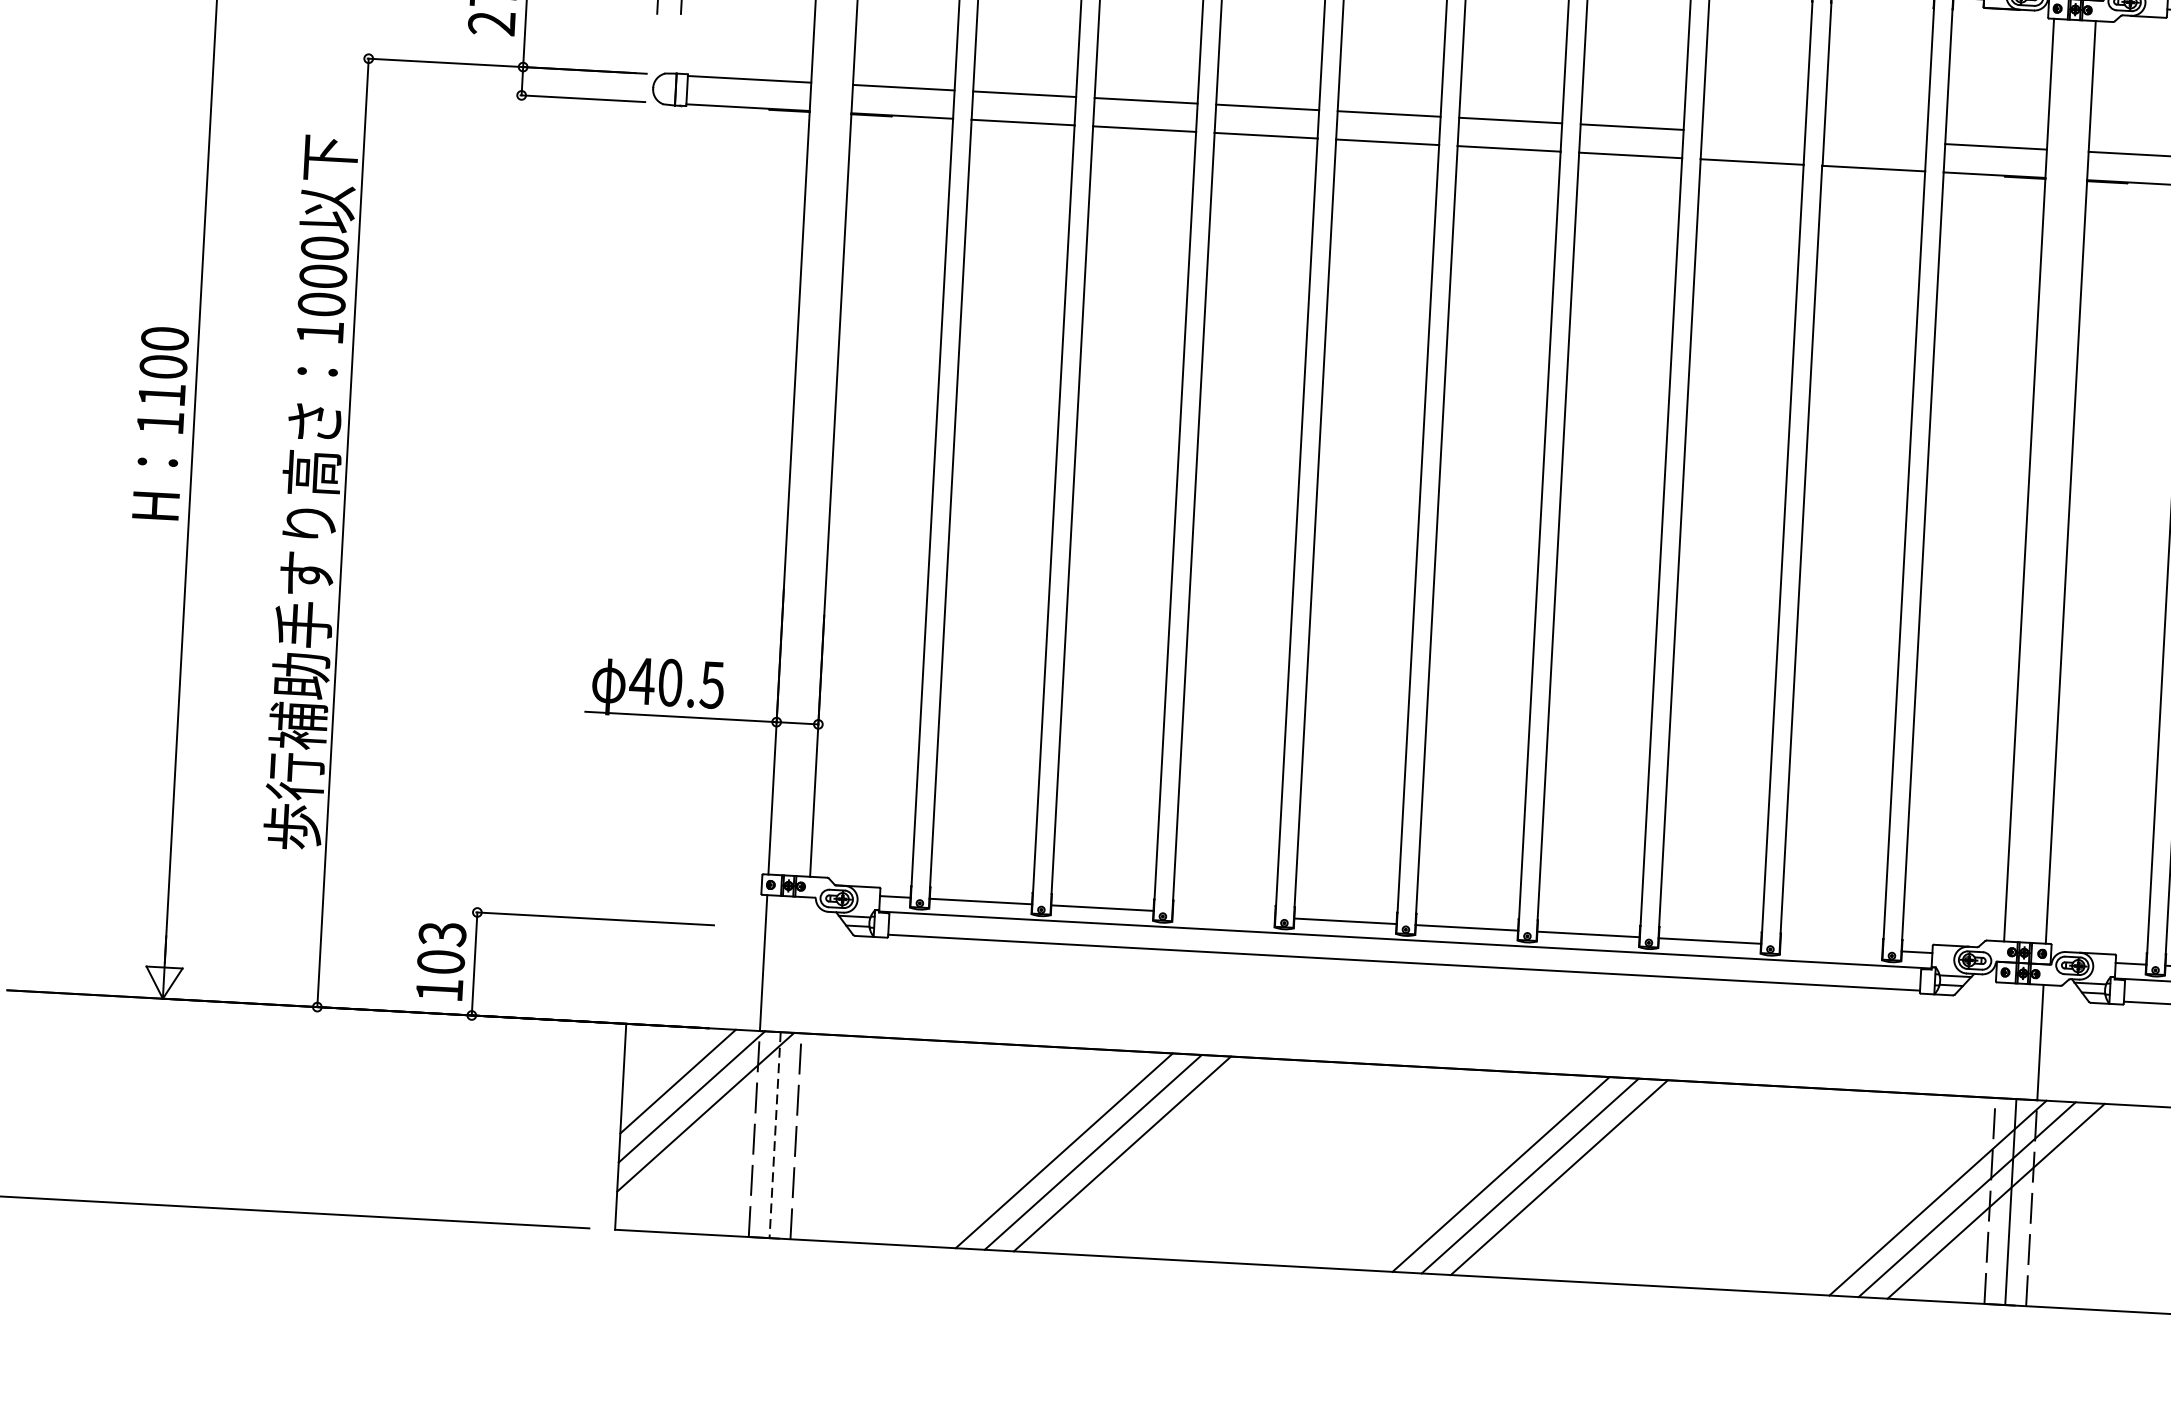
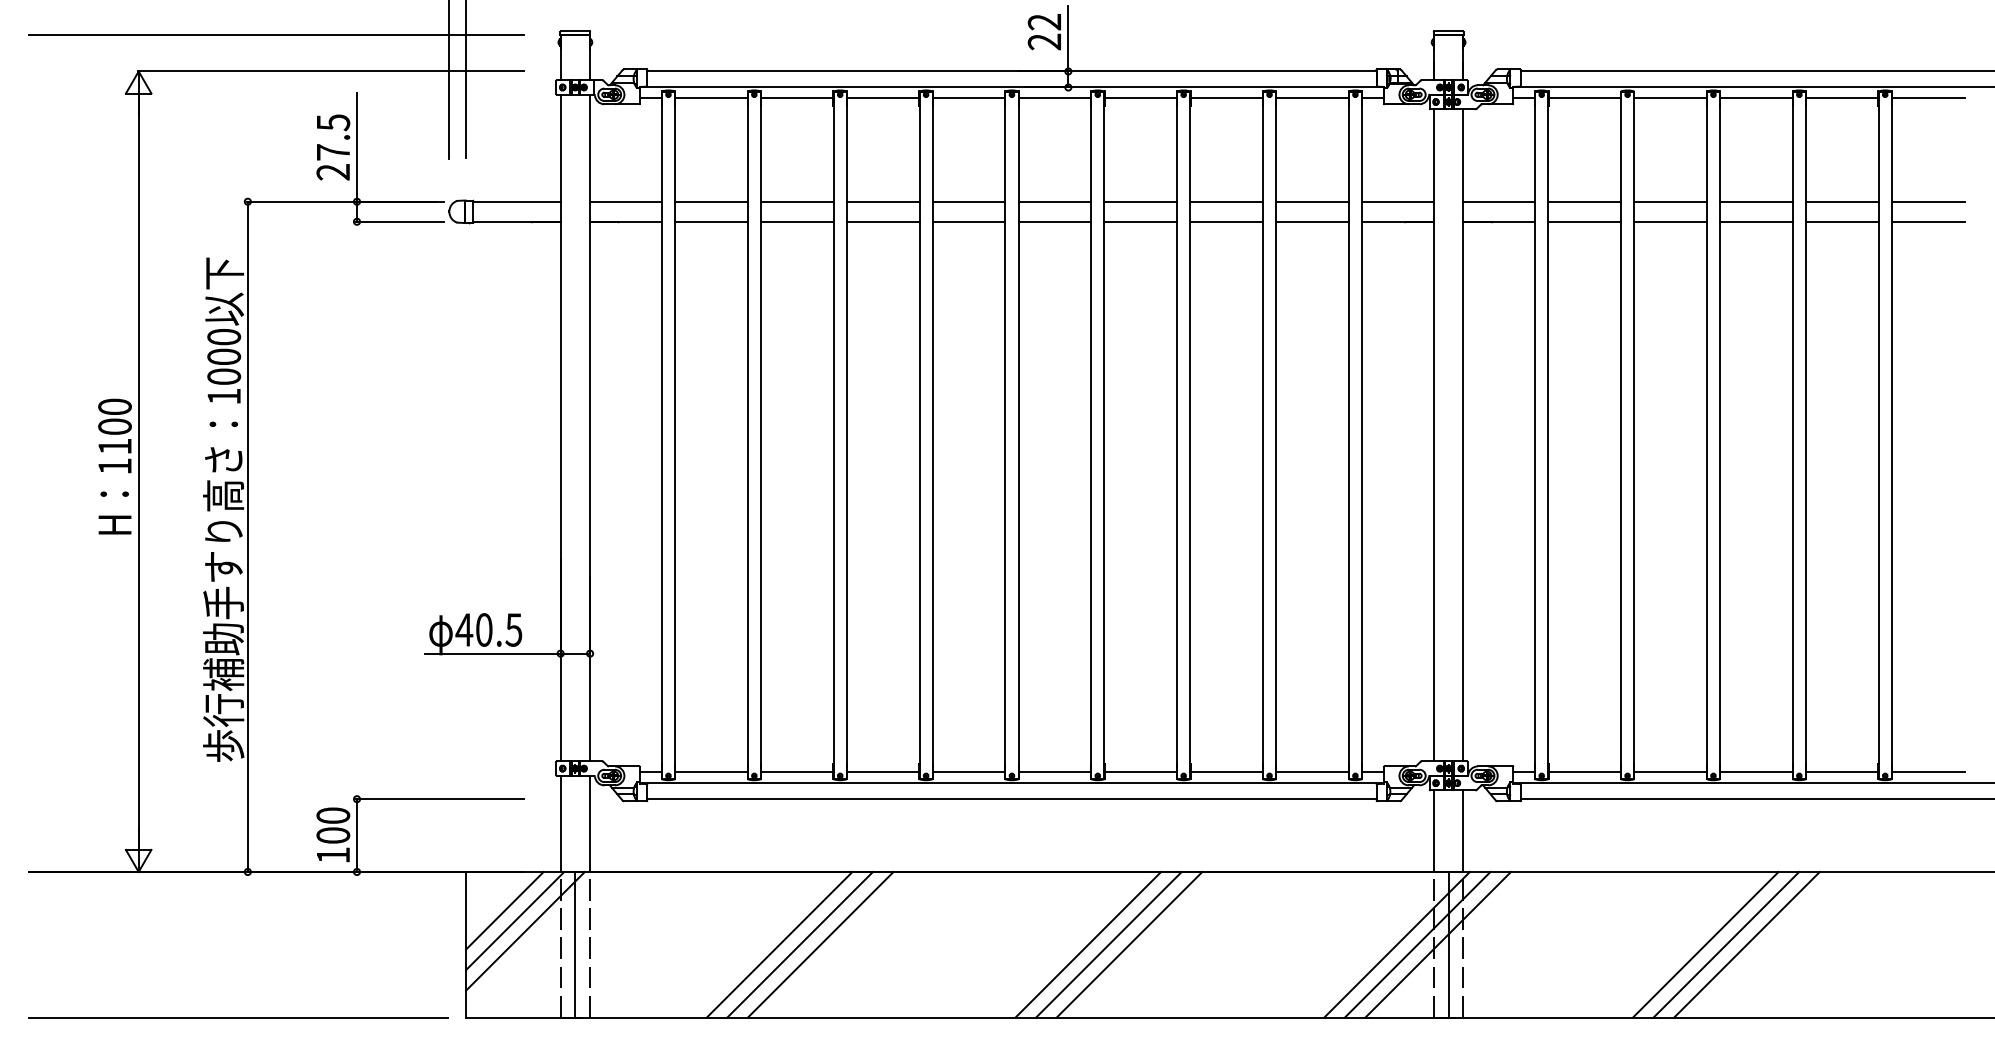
line: (1753, 133) -> (1226, 201), added
line: (1875, 139) -> (1312, 201), added
line: (1222, 914) -> (882, 772), added
text: (442, 933) -> (333, 815), 103 -> 100
line: (1831, 947) -> (1312, 772), added
line: (805, 964) -> (590, 823), added
line: (1998, 1039) -> (1433, 830), added
line: (775, 1134) -> (575, 944), dashed -> solid

